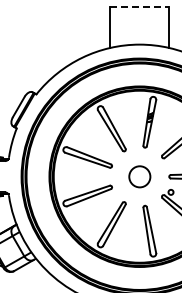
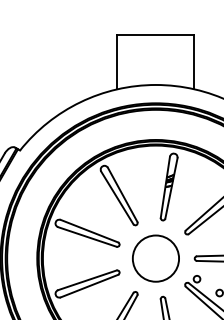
line: (139, 6) -> (155, 34), dashed -> solid
circle: (139, 176) -> (155, 258), size x1.67

